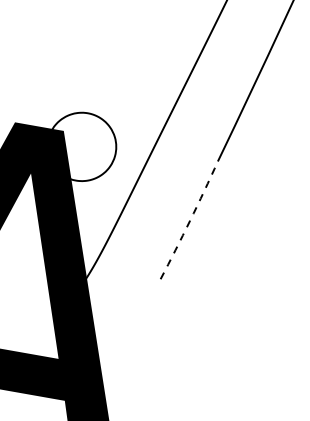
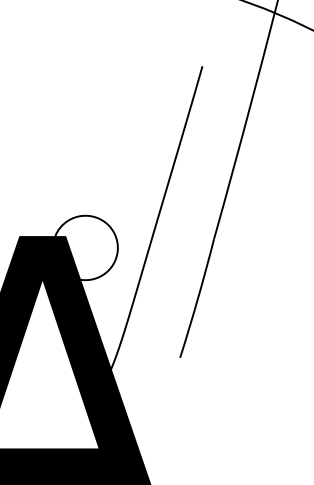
arc: (189, 220) -> (197, 298), dashed -> solid

